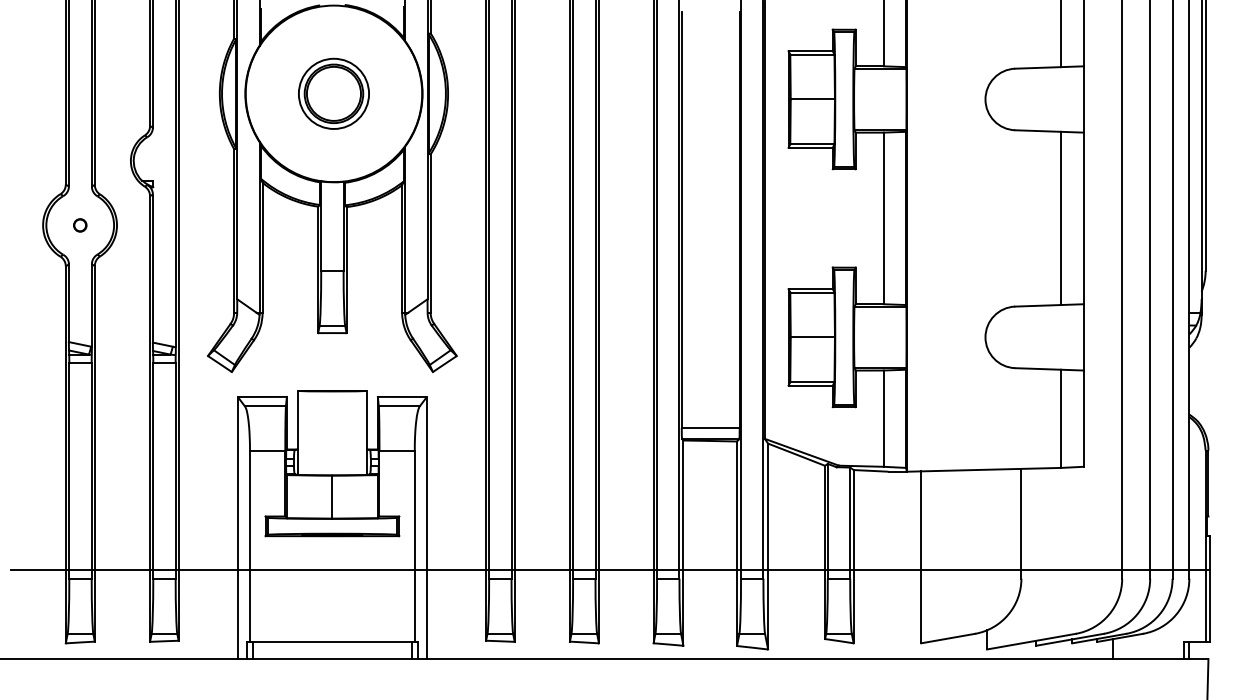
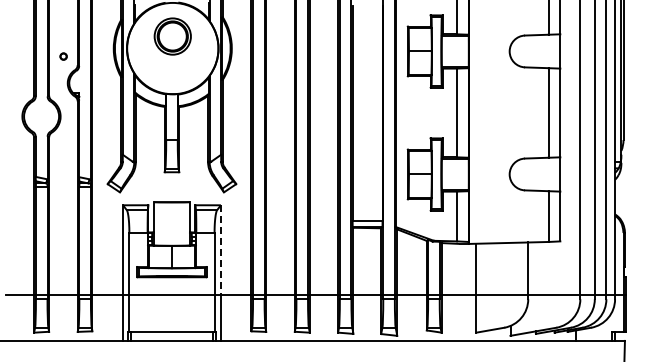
part: (333, 93) -> (172, 36), moved
part: (80, 225) -> (63, 56), moved
line: (426, 482) -> (220, 249), solid -> dashed

